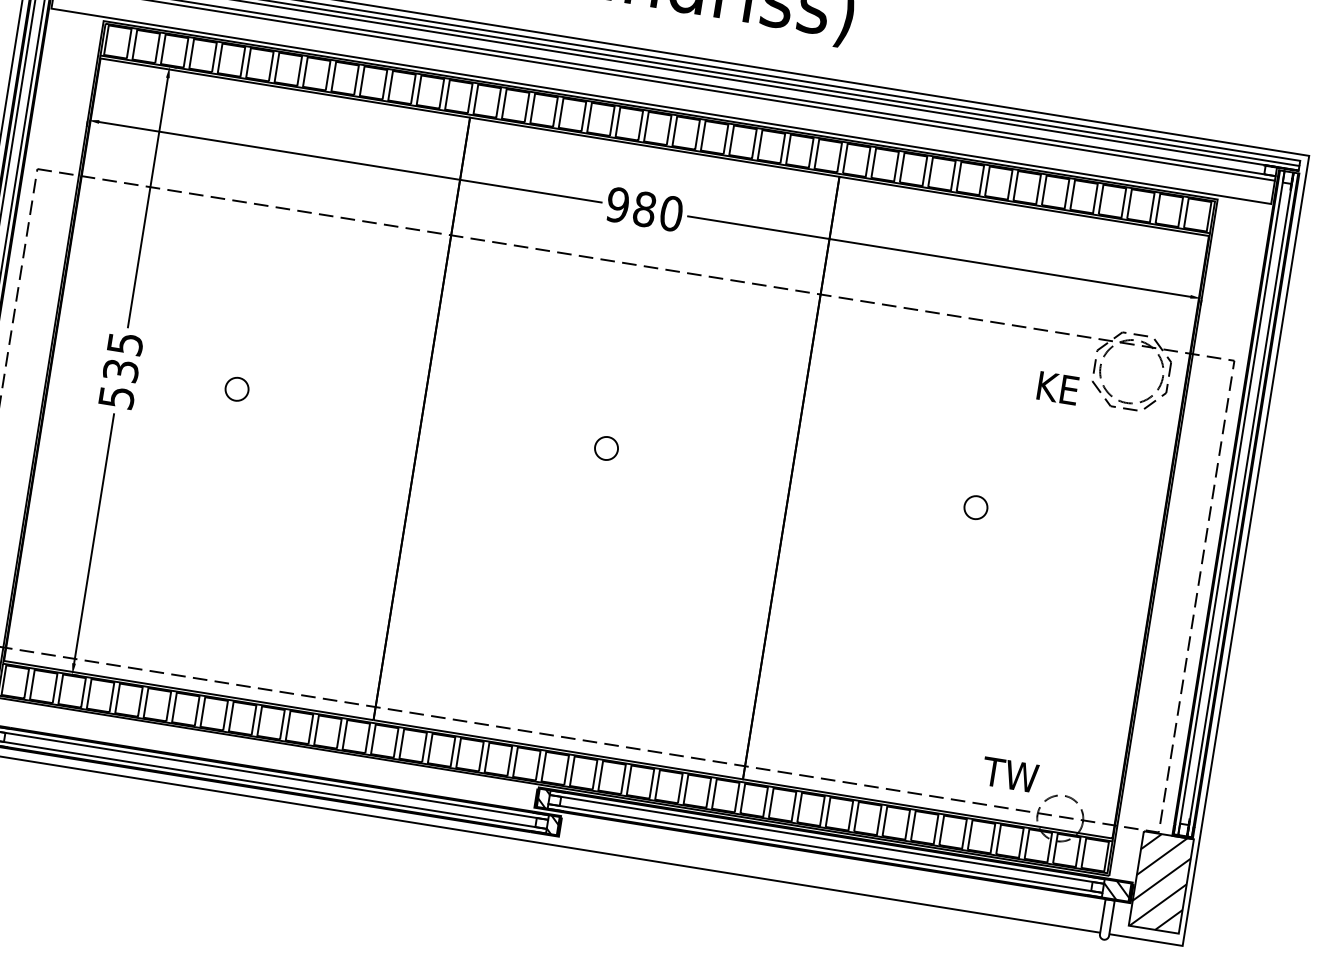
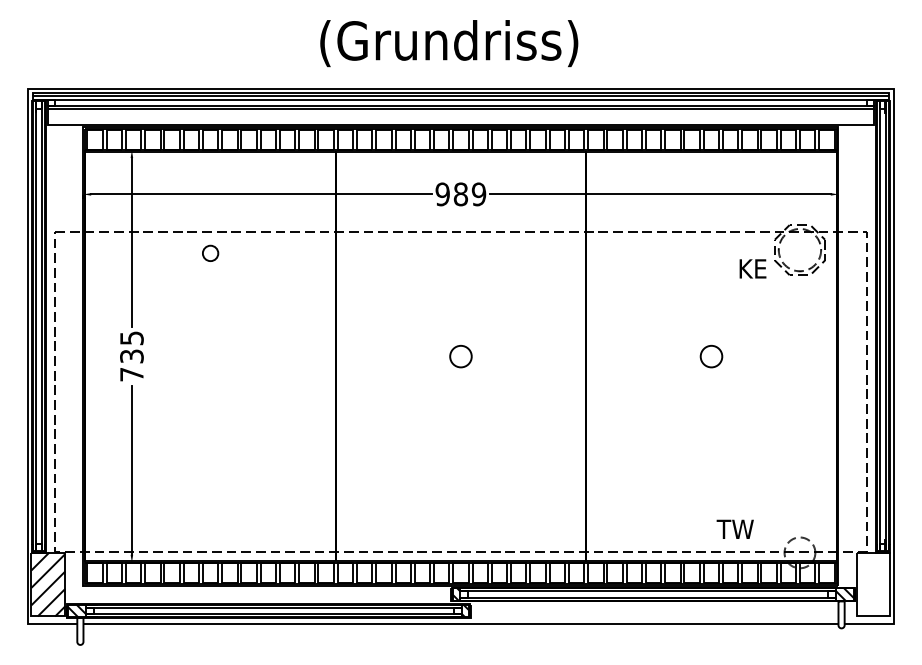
text: (670, 213) -> (478, 194), 980 -> 989
circle: (237, 387) -> (210, 252), moved
text: (116, 397) -> (131, 374), 535 -> 735
circle: (606, 446) -> (460, 355), size x1.4
circle: (974, 506) -> (710, 355), size x1.4
text: (1009, 773) -> (734, 528), moved
hatch: (1161, 882) -> (873, 584), removed

